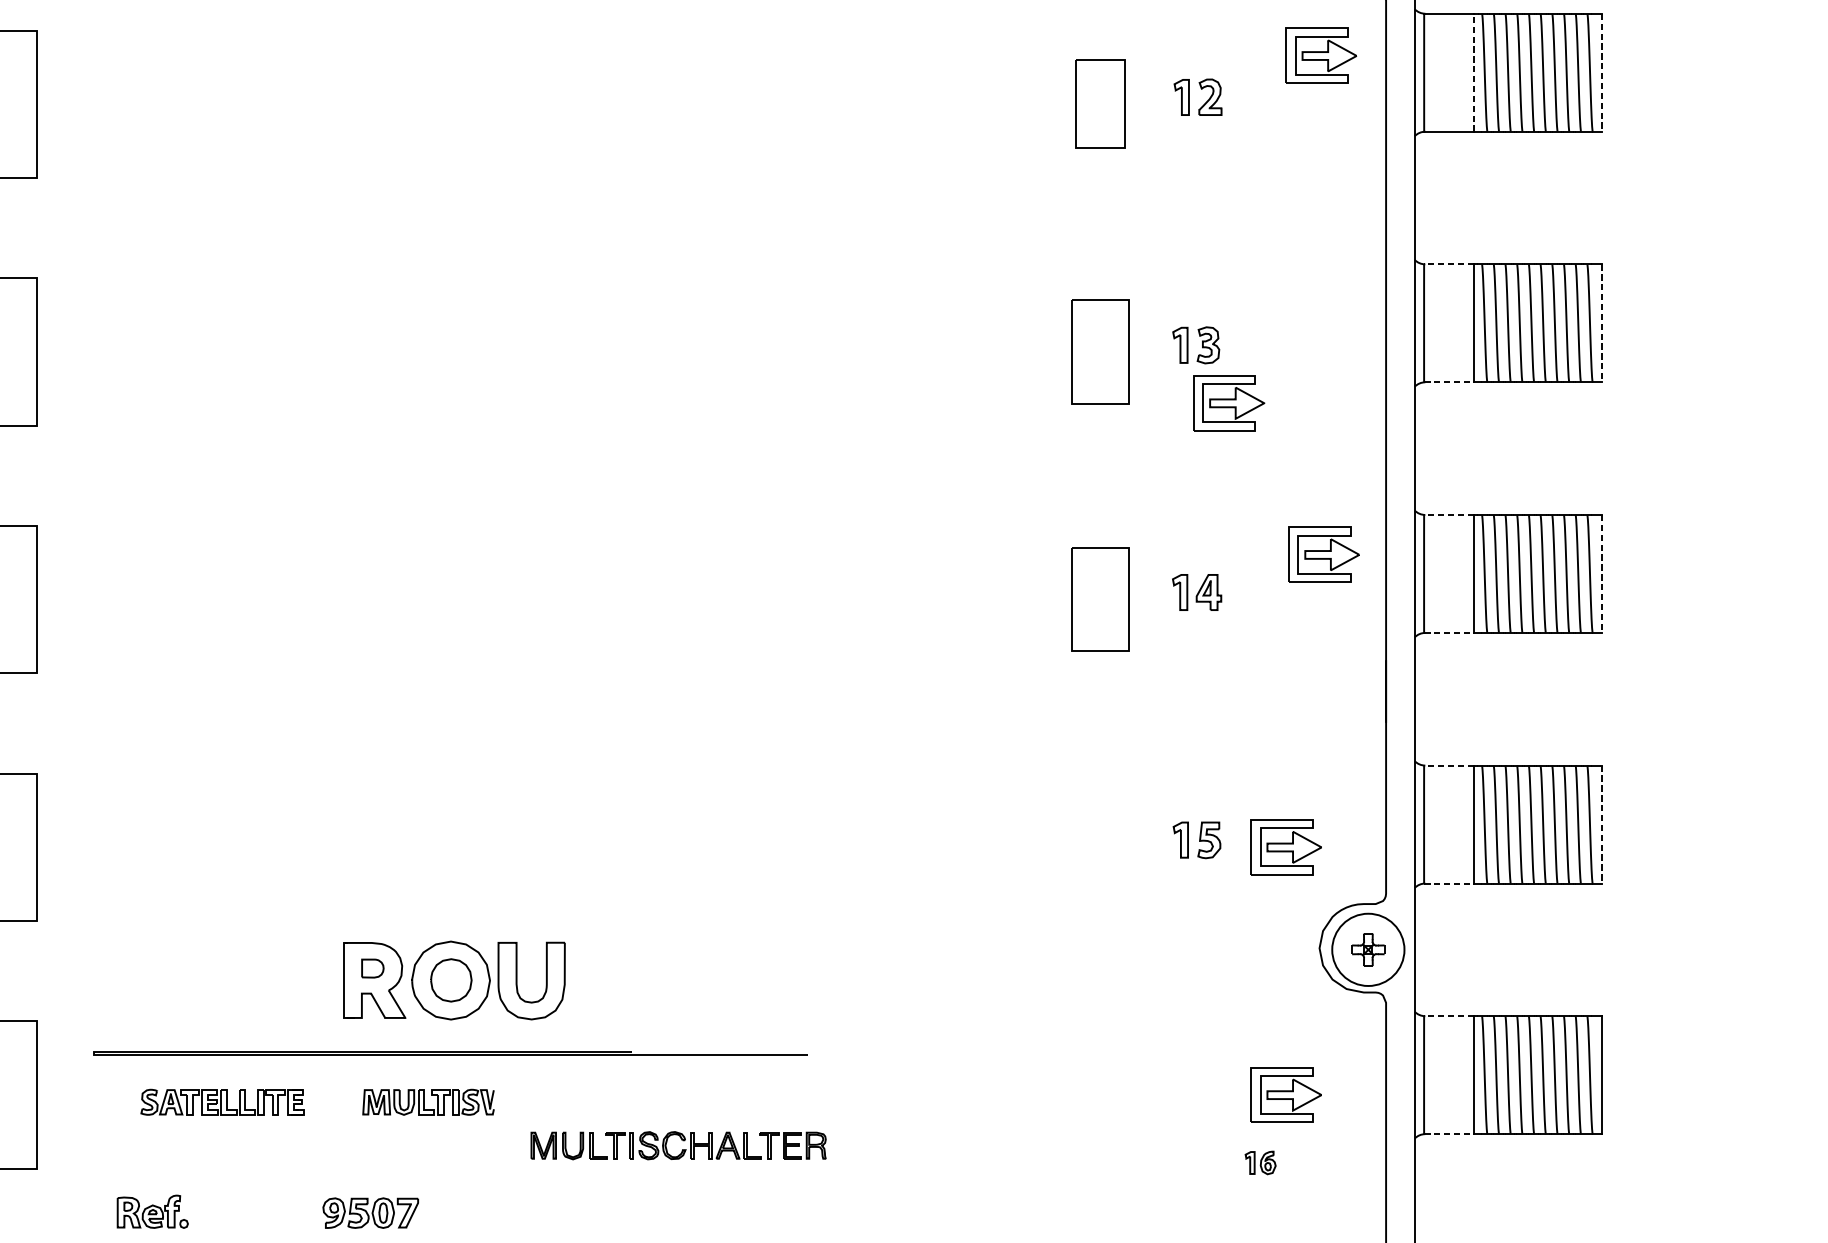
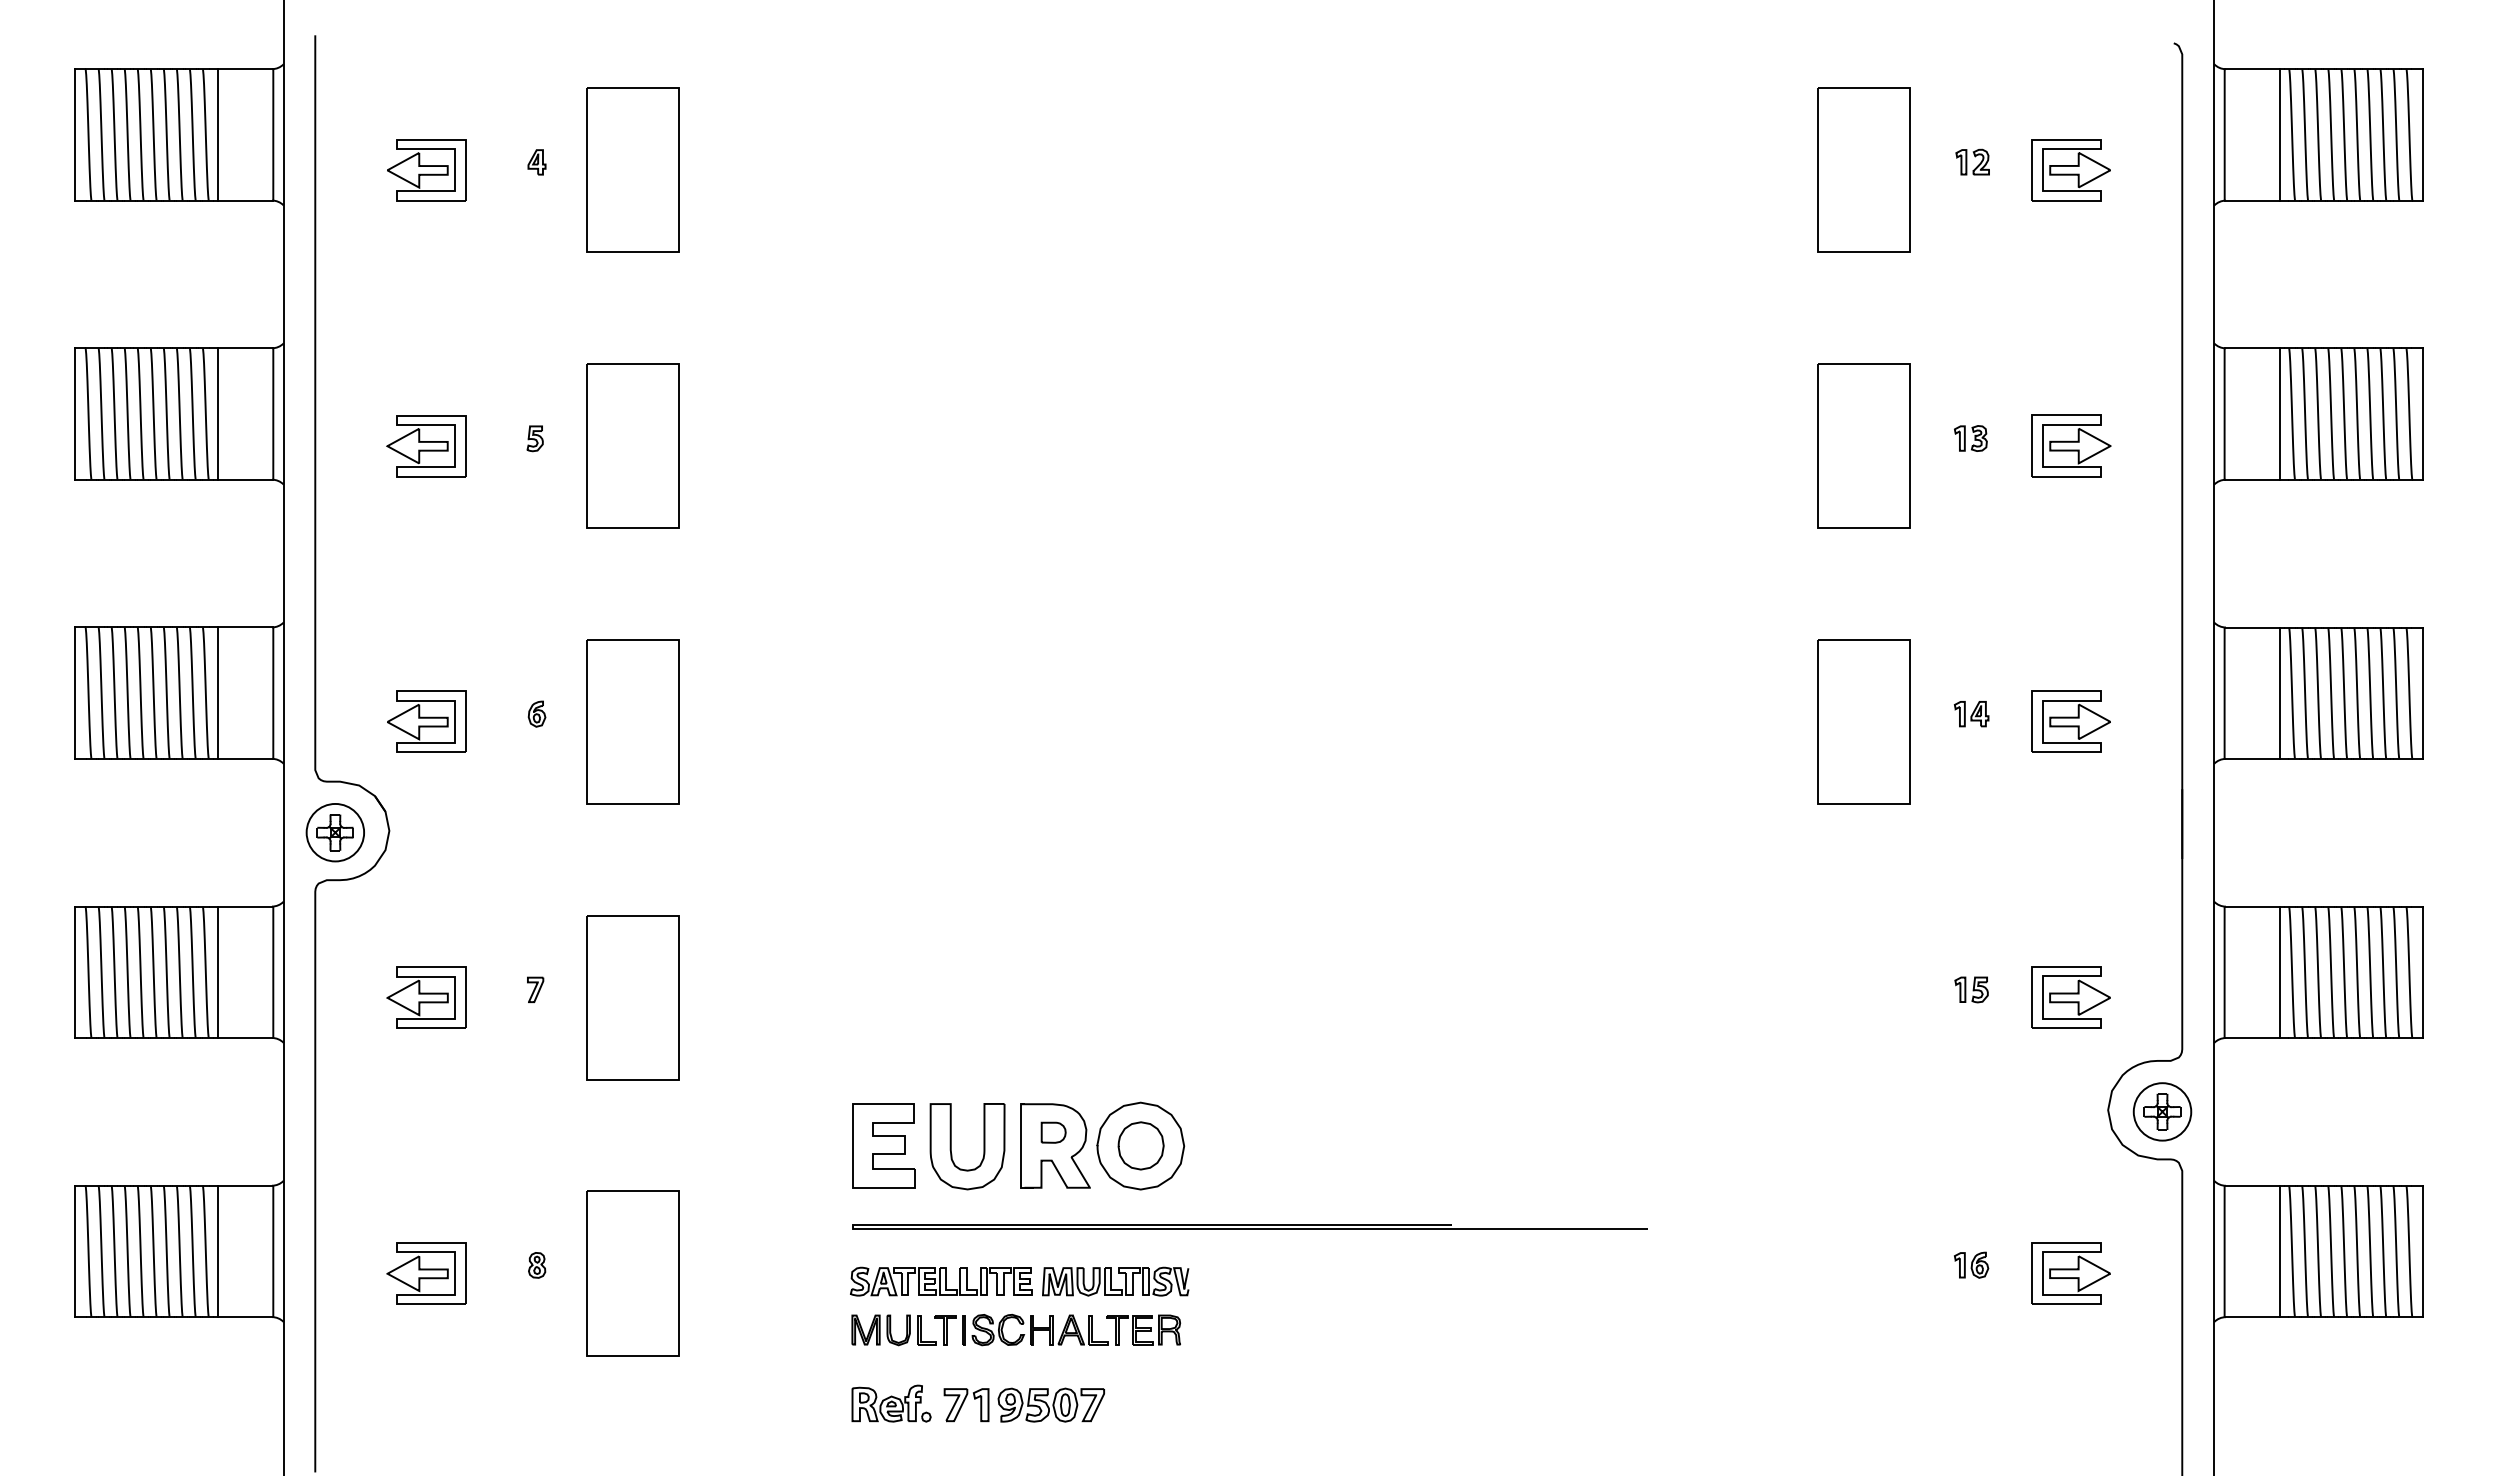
part: (1320, 56) -> (2070, 170), moved
line: (1474, 72) -> (2280, 134), dashed -> solid
line: (1602, 72) -> (2423, 134), dashed -> solid
part: (1197, 96) -> (1972, 161), size x0.62
part: (1099, 103) -> (1863, 169), size x1.67
line: (1449, 264) -> (2252, 348), dashed -> solid
line: (1601, 323) -> (2422, 414), dashed -> solid
part: (1195, 345) -> (1970, 438), size x0.62
part: (1099, 351) -> (1863, 445), size x1.43
line: (1449, 382) -> (2252, 479), dashed -> solid
part: (1229, 402) -> (2071, 445), moved
line: (1449, 514) -> (2252, 627), dashed -> solid
part: (1323, 554) -> (2070, 721), moved
line: (1601, 574) -> (2422, 693), dashed -> solid
part: (1196, 593) -> (1971, 714), size x0.62
part: (1099, 599) -> (1863, 721), size x1.43
line: (1449, 632) -> (2252, 758), dashed -> solid
line: (1449, 765) -> (2252, 906), dashed -> solid
line: (1601, 824) -> (2422, 972), dashed -> solid
part: (1196, 839) -> (1971, 989), size x0.62
line: (1449, 883) -> (2252, 1038), dashed -> solid
circle: (1368, 949) -> (2162, 1111), size x0.71
part: (220, 980) -> (883, 1145), added
part: (517, 980) -> (951, 1146), moved
line: (1449, 1015) -> (2252, 1185), dashed -> solid
curve: (449, 1051) -> (1249, 1225), moved
part: (222, 1102) -> (941, 1281), moved
line: (1449, 1134) -> (2252, 1317), dashed -> solid
part: (682, 1140) -> (1020, 1324), moved
part: (1260, 1162) -> (1971, 1264), moved
part: (152, 1211) -> (891, 1403), moved
part: (294, 1213) -> (966, 1405), added

